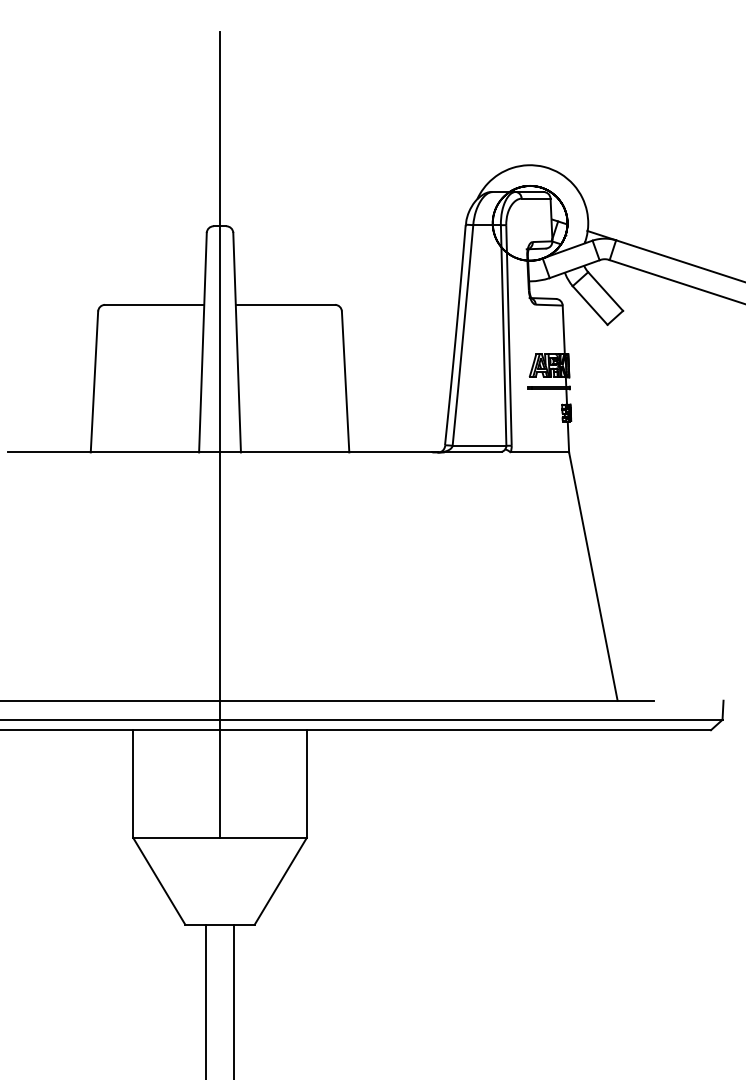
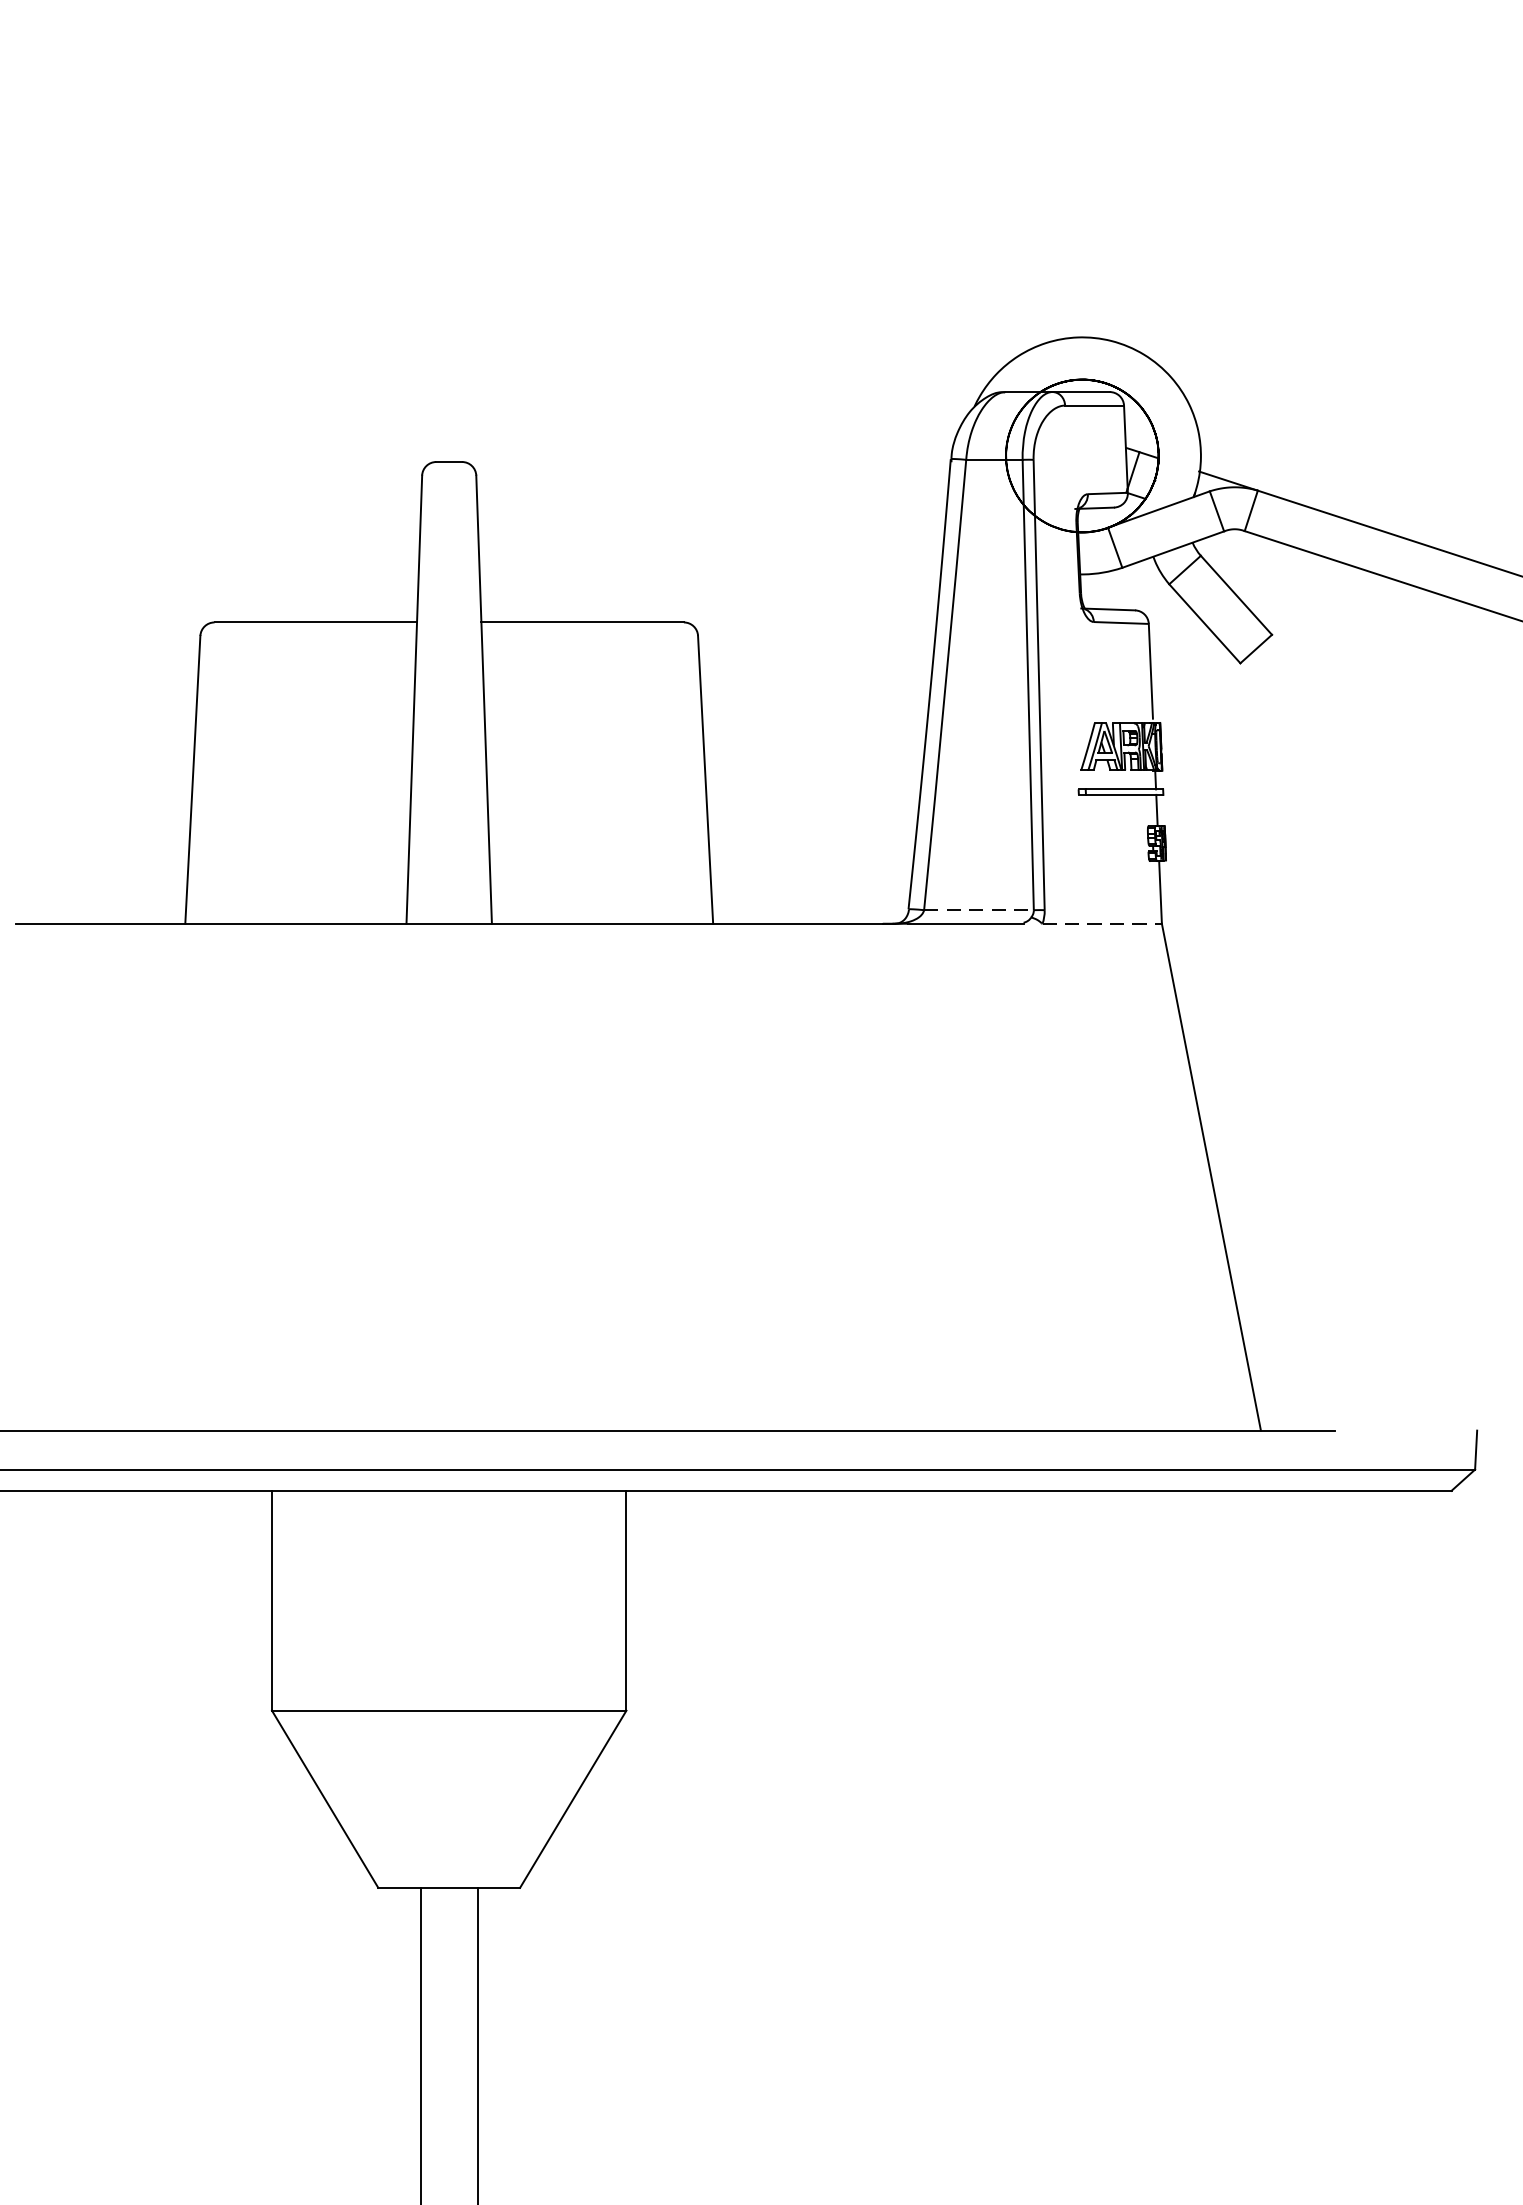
line: (220, 434) -> (450, 887), removed
line: (479, 445) -> (978, 909), solid -> dashed
line: (540, 452) -> (1103, 923), solid -> dashed

